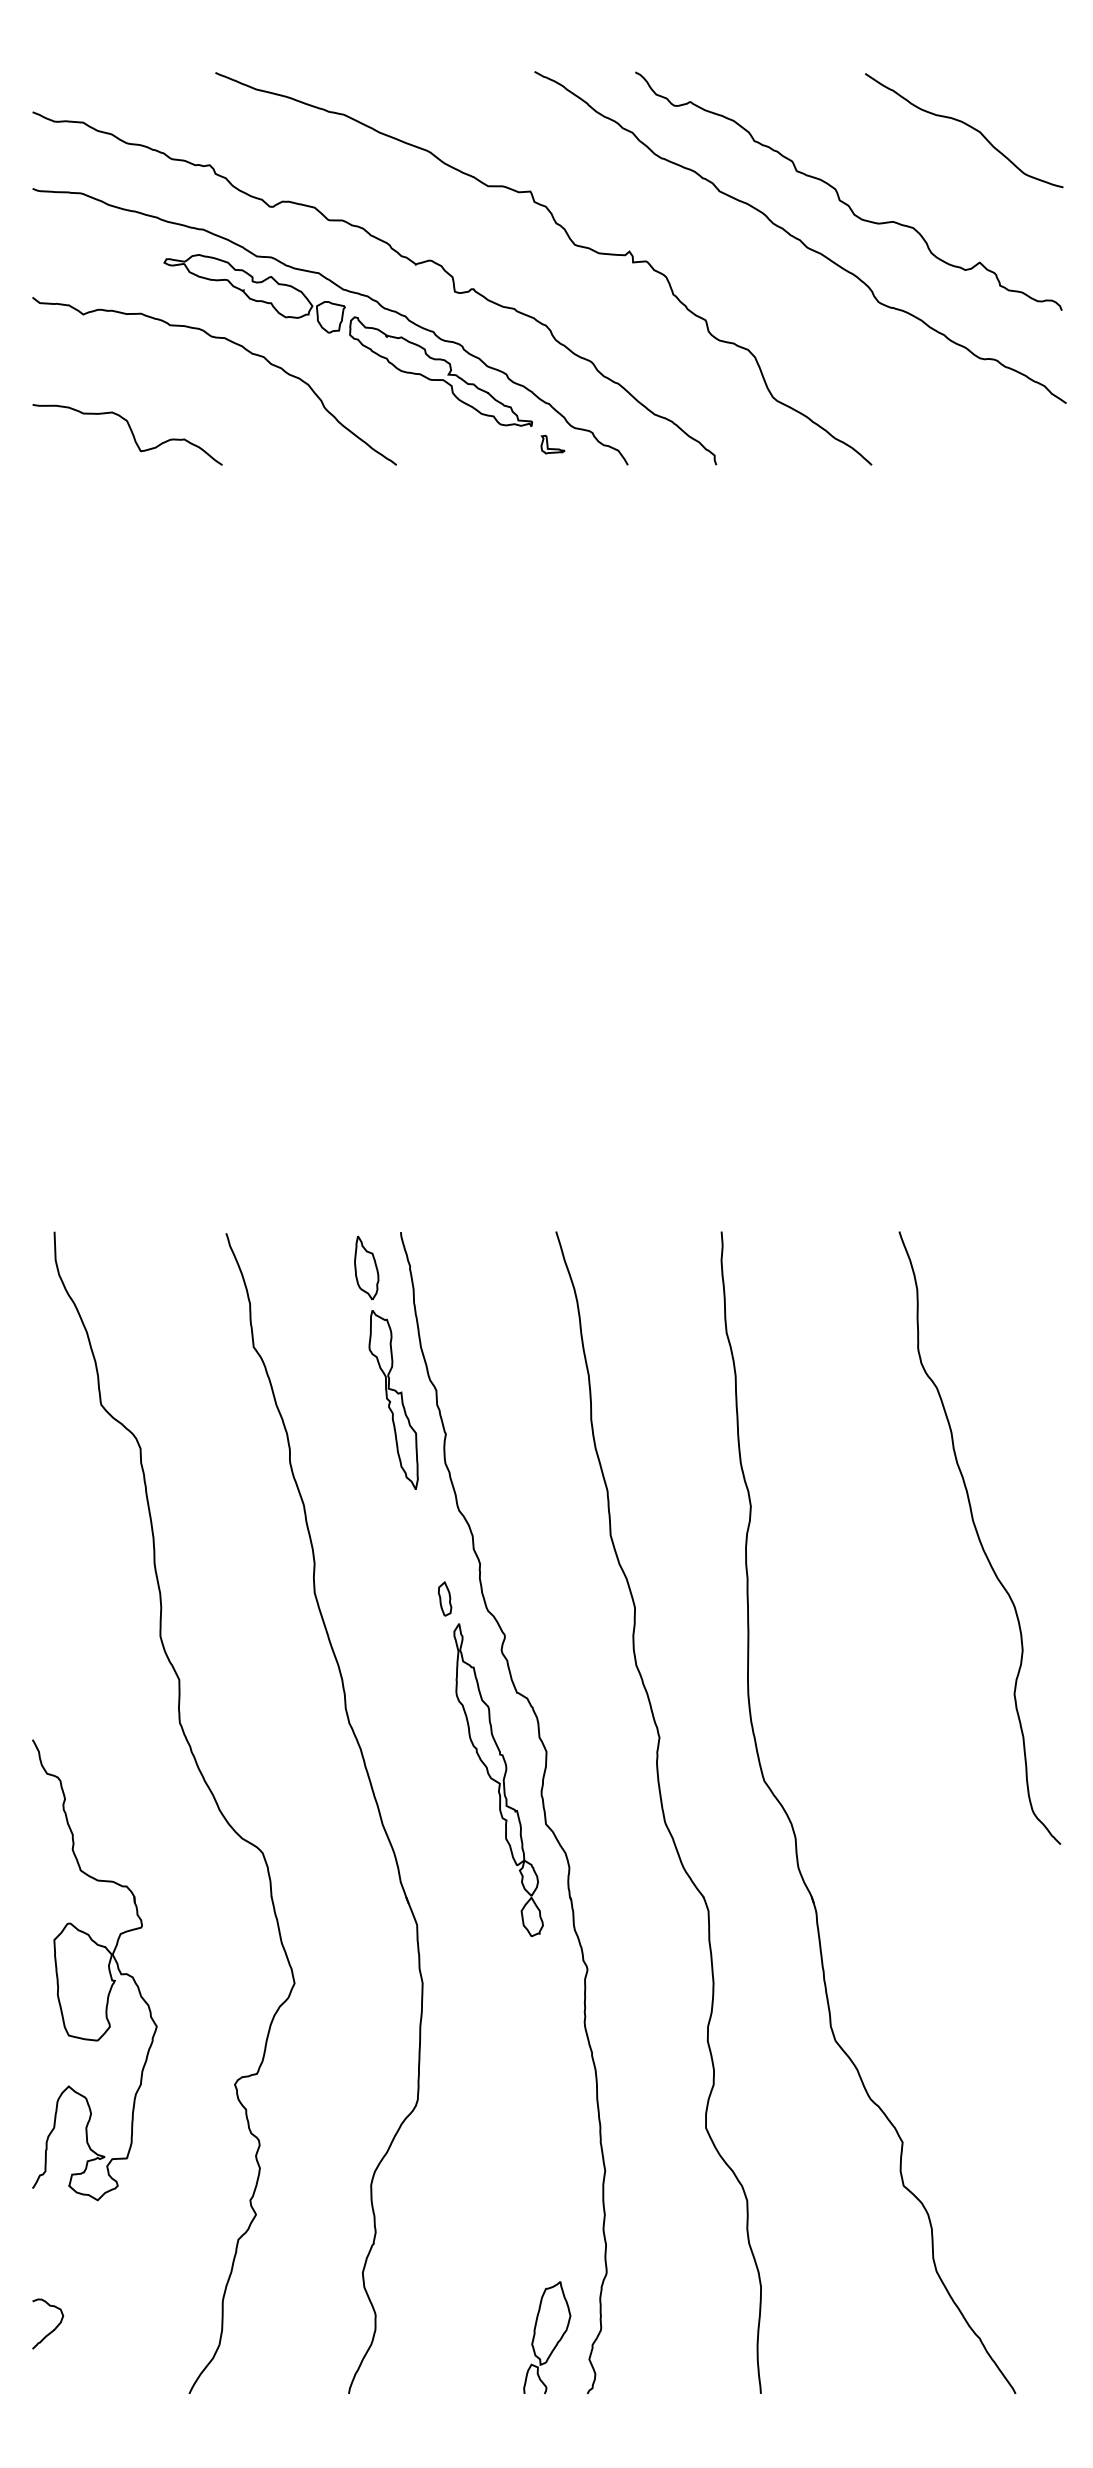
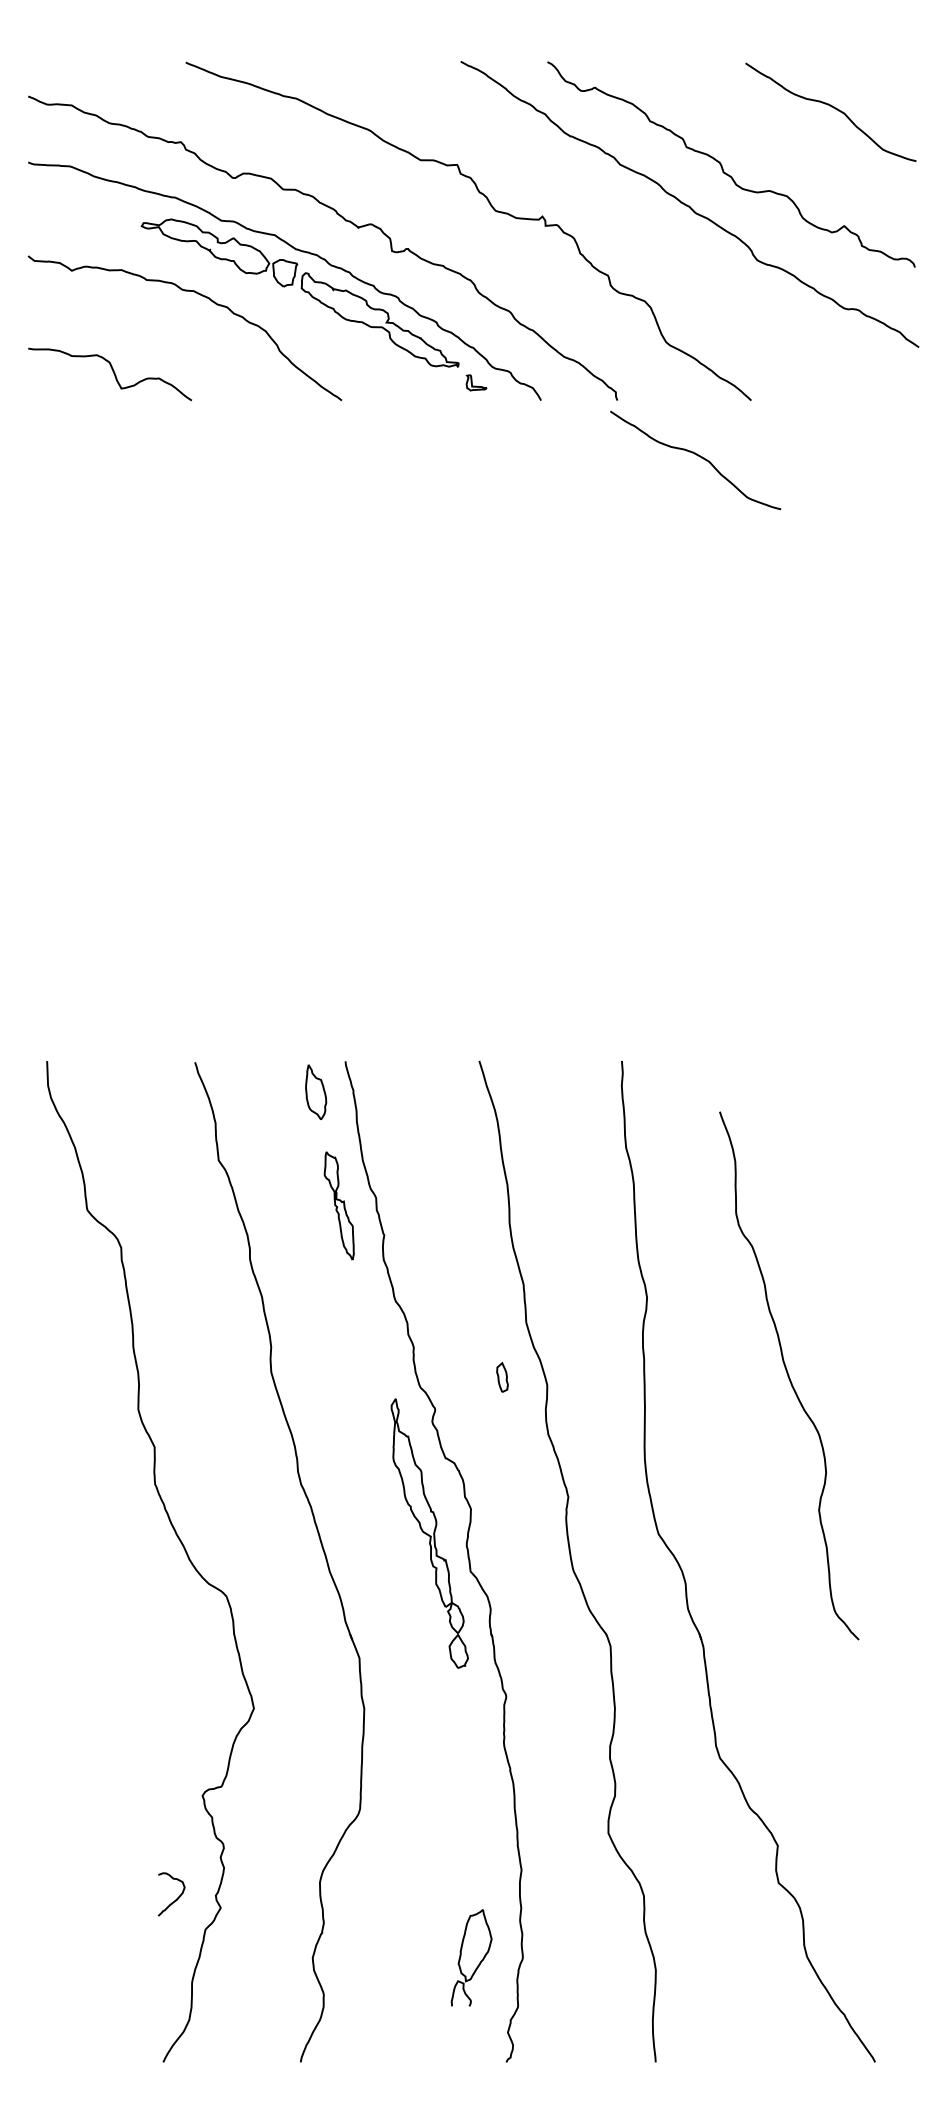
curve: (809, 529) -> (697, 456), added
part: (393, 1399) -> (339, 1205), size x0.7
curve: (979, 1537) -> (788, 1375), moved
part: (444, 1598) -> (502, 1377), moved
part: (94, 1970) -> (81, 1697), removed
curve: (53, 2329) -> (176, 1899), moved
part: (547, 2337) -> (471, 1957), moved

